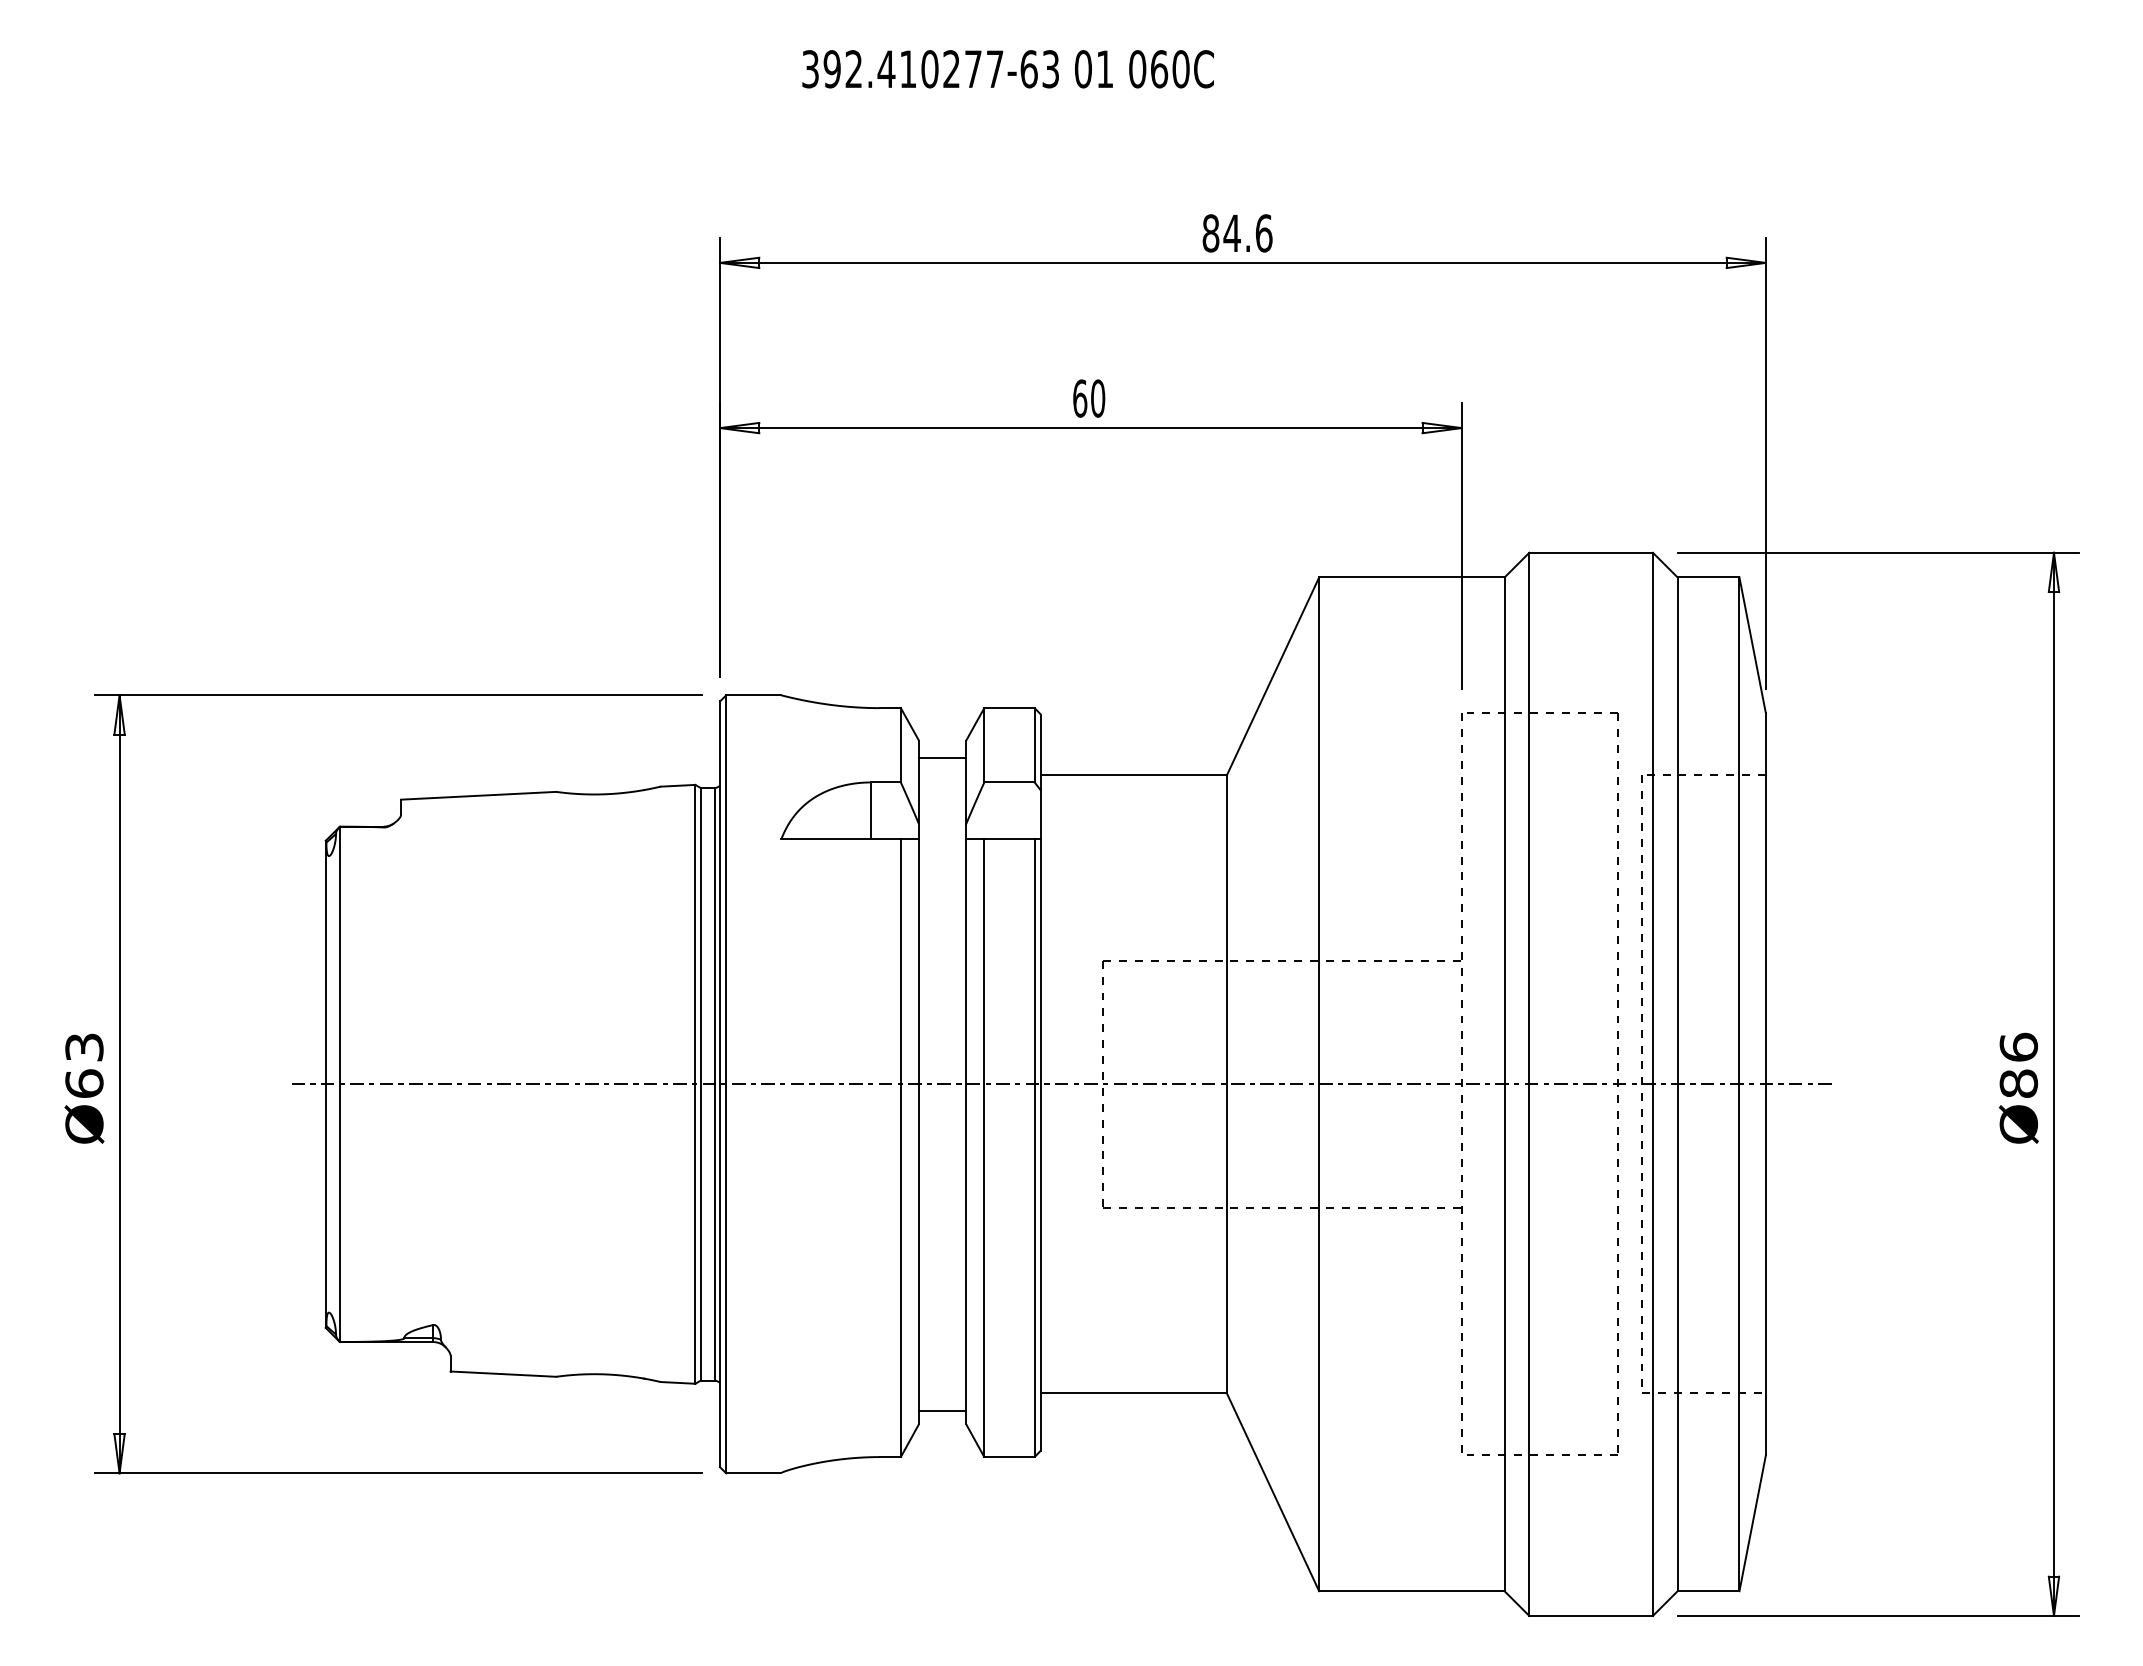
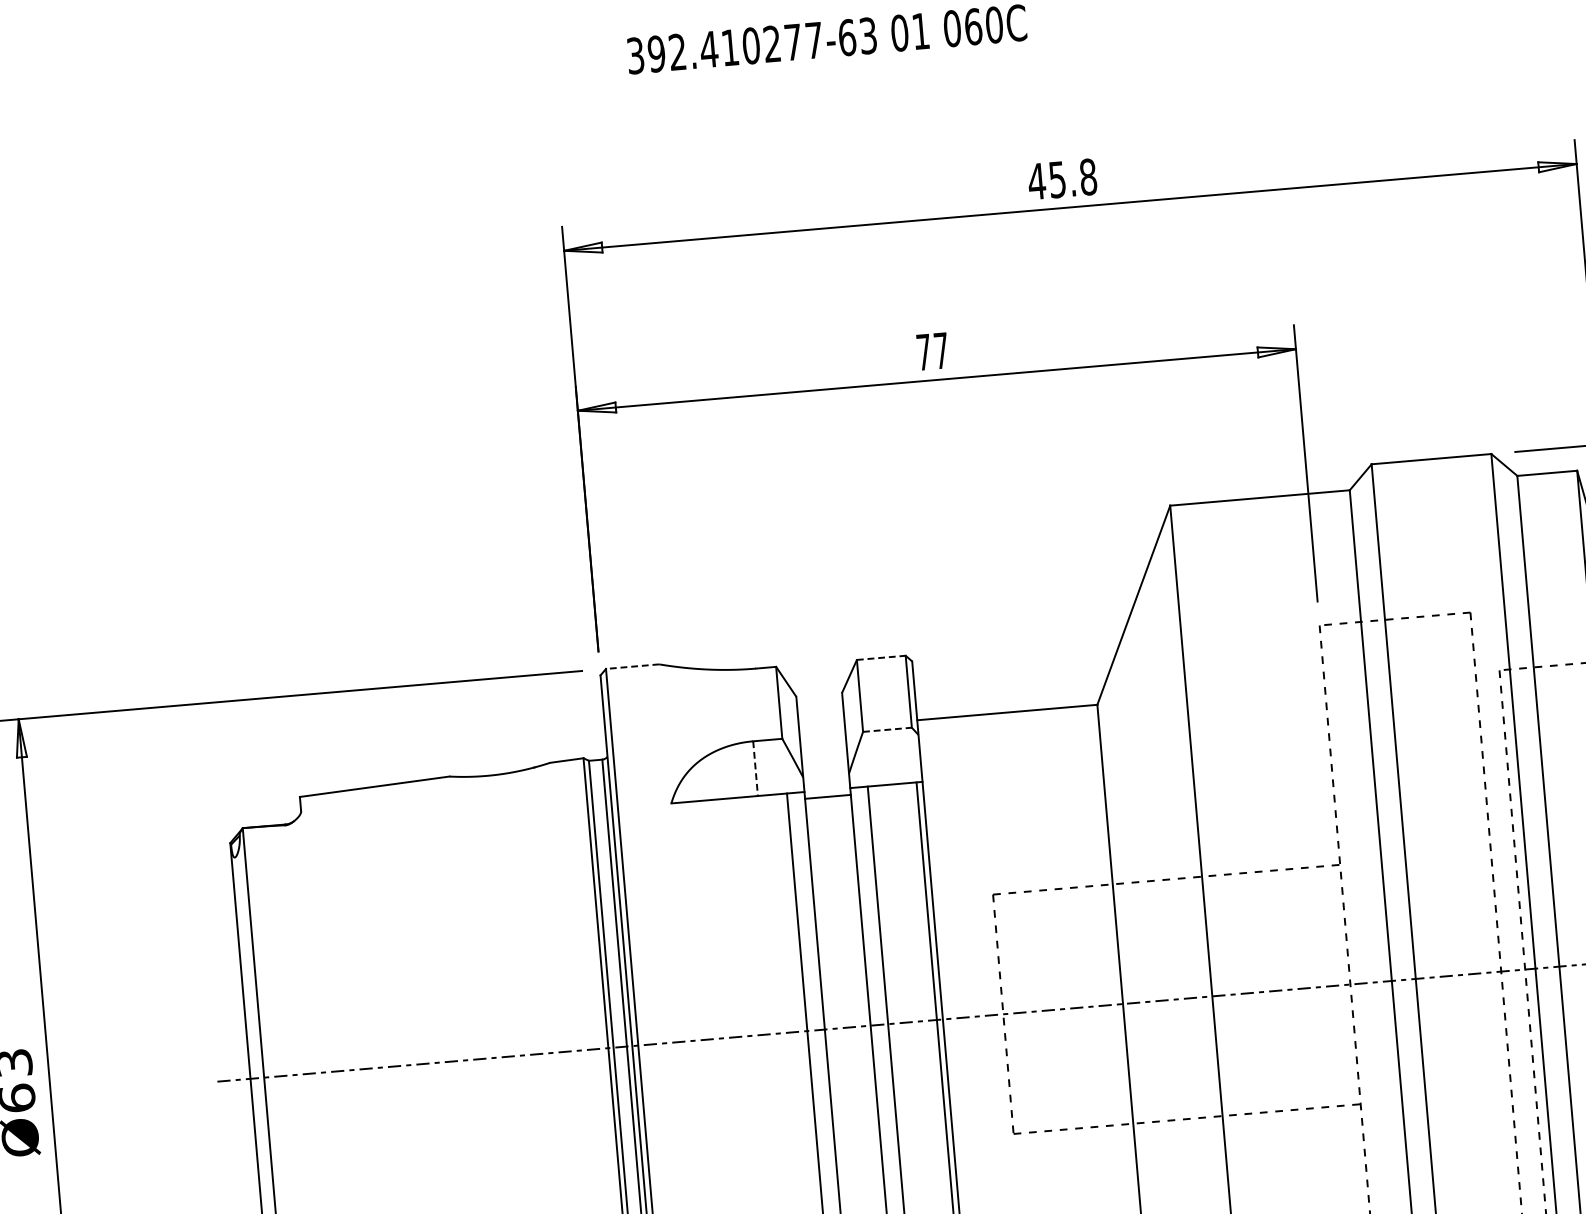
text: (1237, 233) -> (1062, 179), 84.6 -> 45.8
text: (1089, 398) -> (933, 351), 60 -> 77
line: (753, 695) -> (632, 666), solid -> dashed
line: (1009, 708) -> (881, 658), solid -> dashed
line: (942, 757) -> (827, 796), moved
line: (1009, 782) -> (887, 729), solid -> dashed
line: (870, 811) -> (755, 769), solid -> dashed

